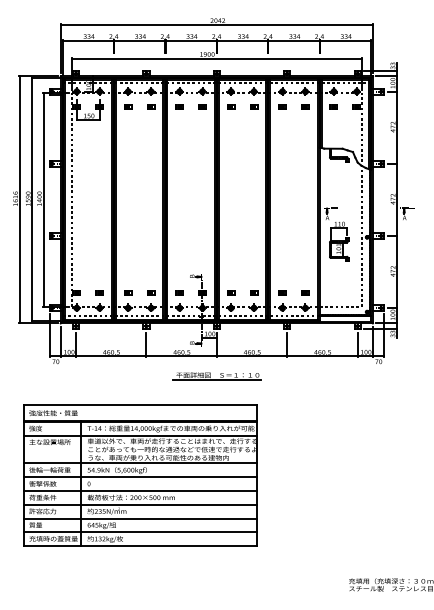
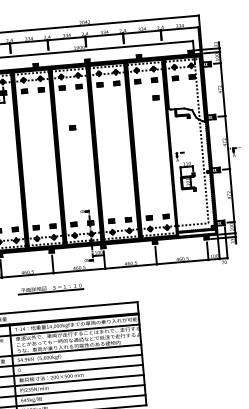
part: (305, 130) -> (156, 97), added
part: (189, 161) -> (72, 127), added
part: (216, 376) -> (50, 288), moved

